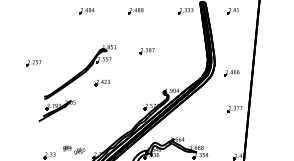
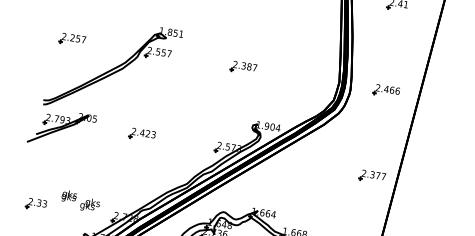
part: (146, 51) -> (242, 68), moved
part: (33, 63) -> (71, 40), moved
part: (231, 73) -> (385, 91), moved
part: (101, 82) -> (140, 133), moved

